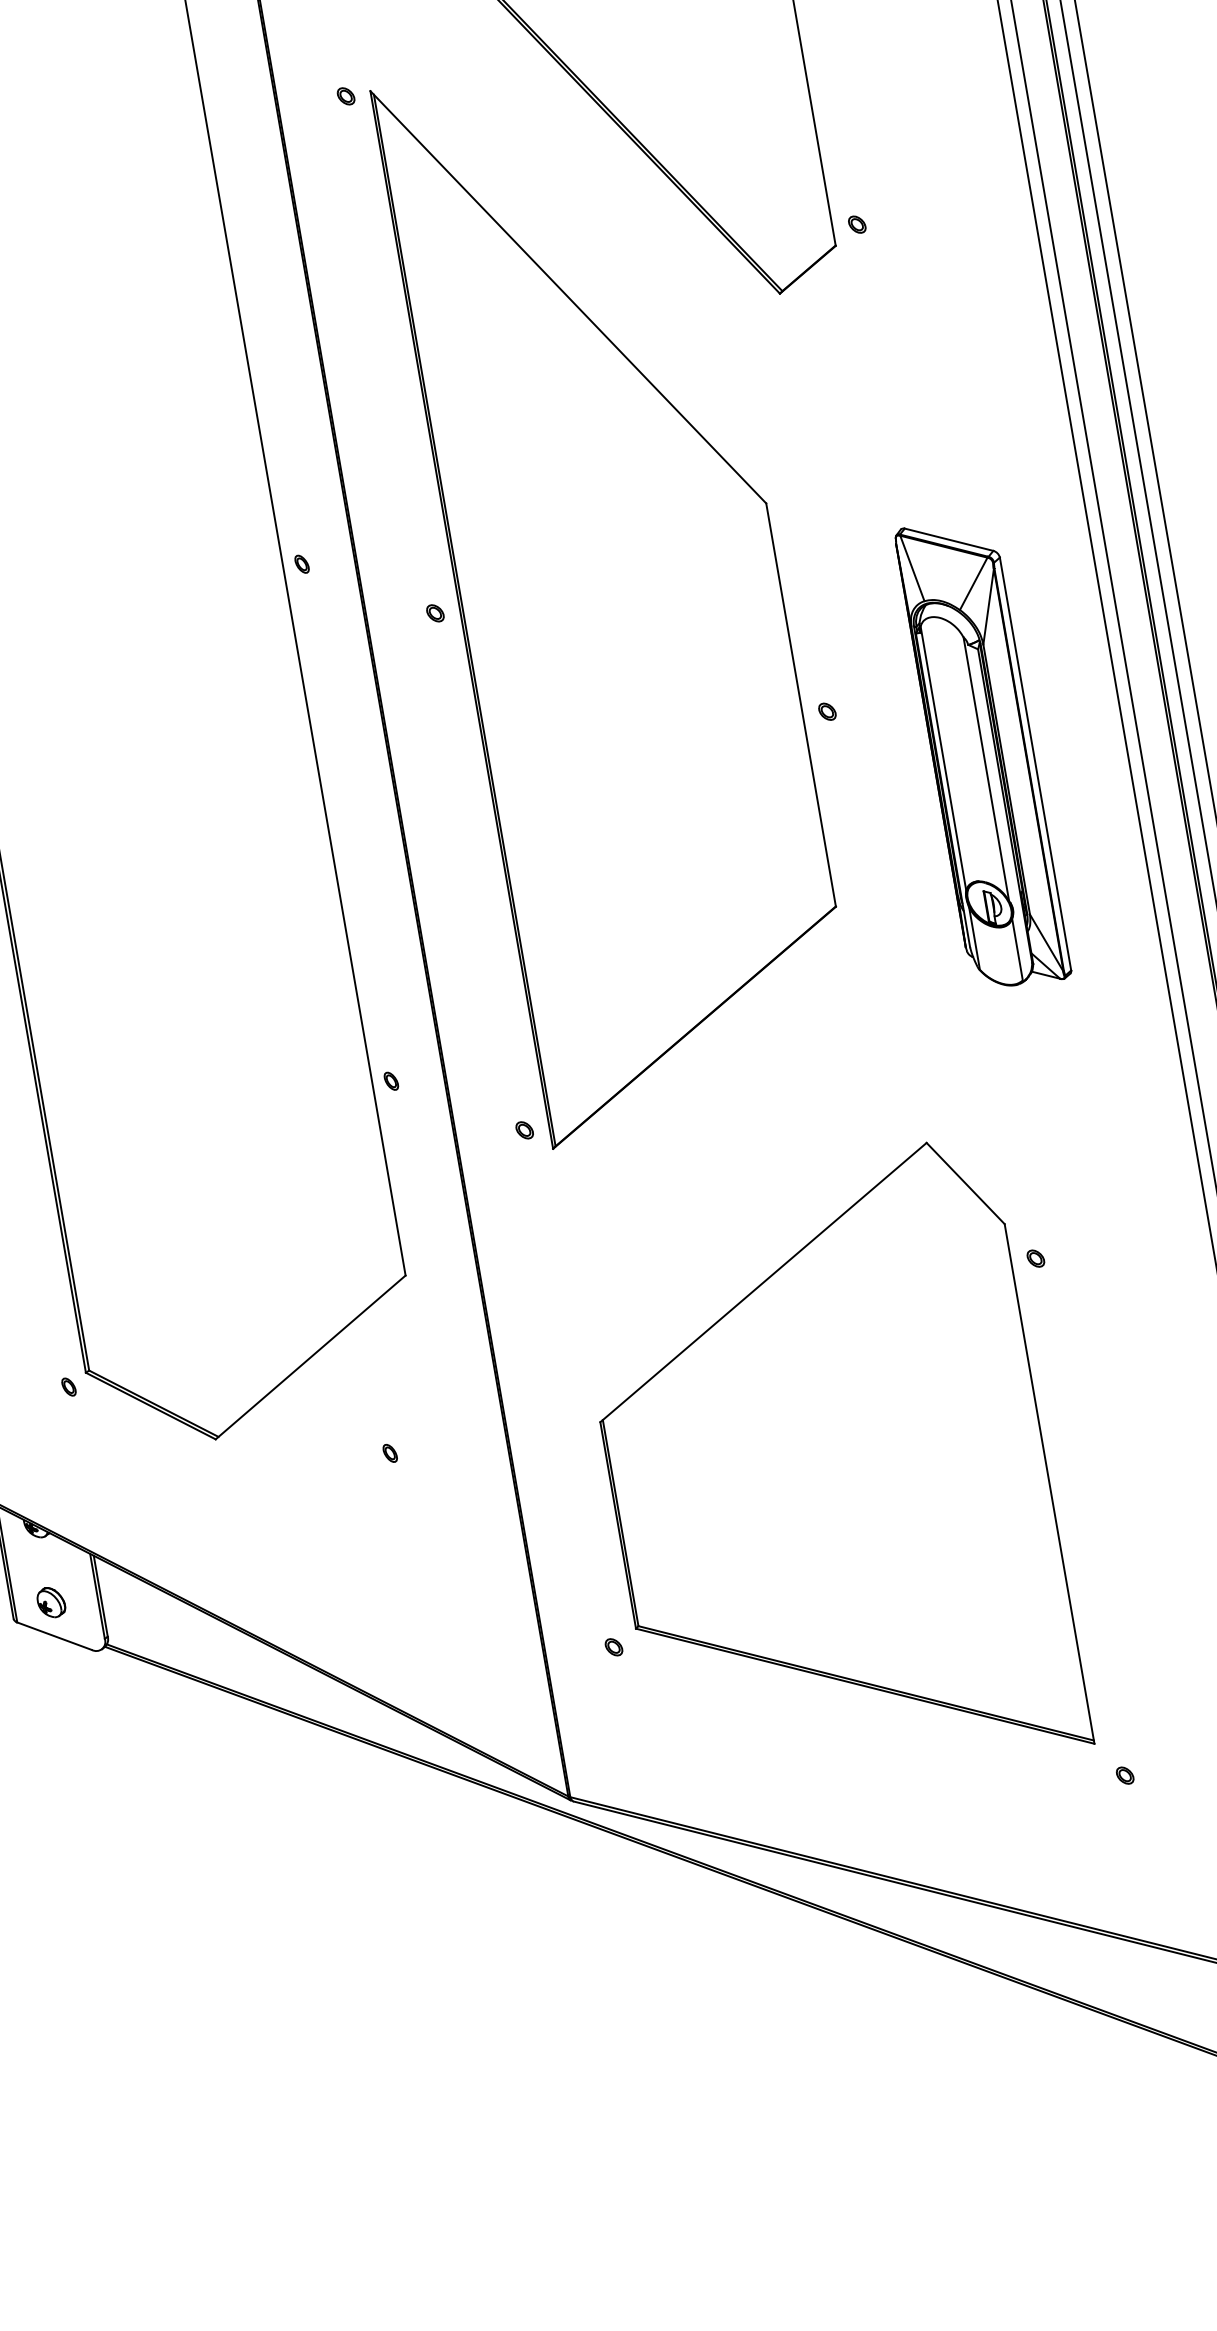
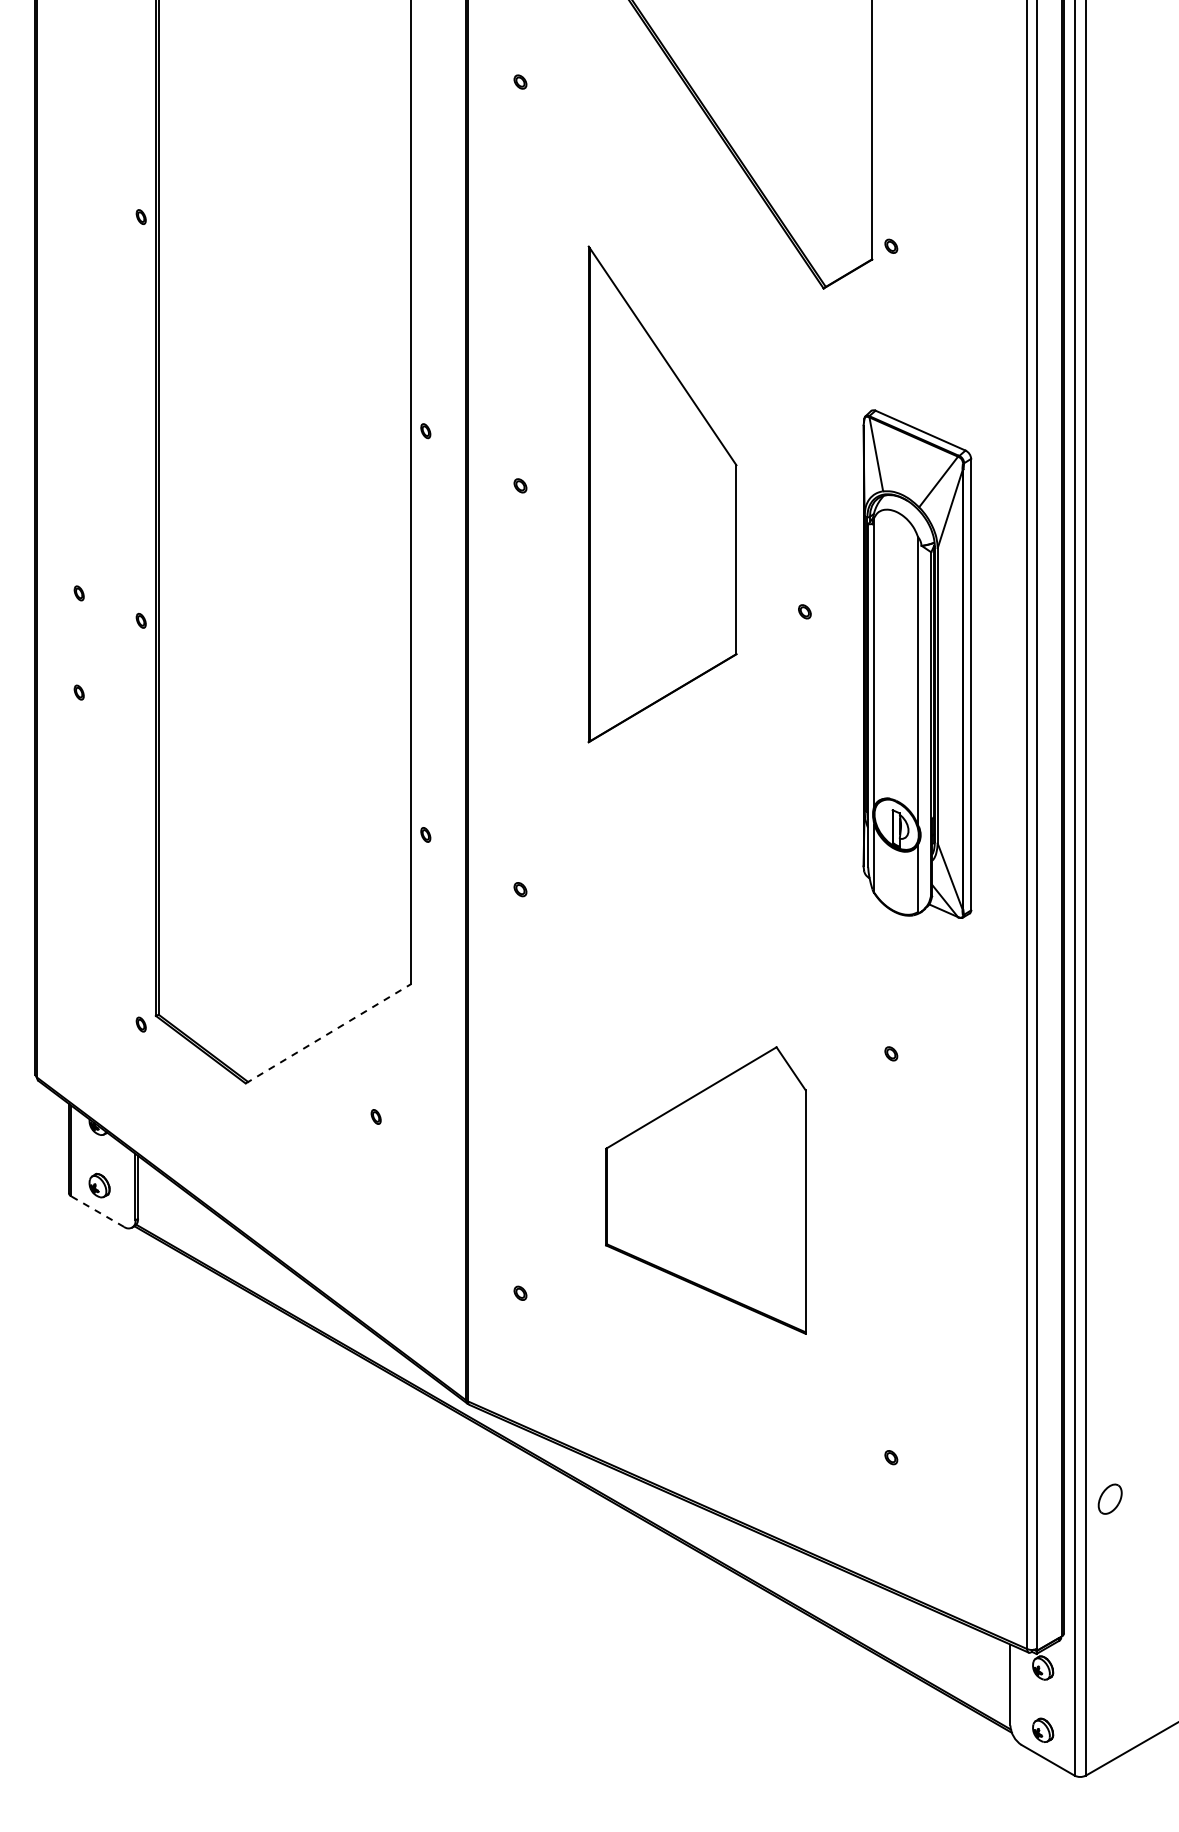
part: (619, 593) -> (662, 494), size x0.6
part: (983, 753) -> (917, 663), size x1.4
line: (310, 1357) -> (328, 1033), solid -> dashed
part: (828, 1474) -> (705, 1190), size x0.6
line: (54, 1636) -> (97, 1211), solid -> dashed

